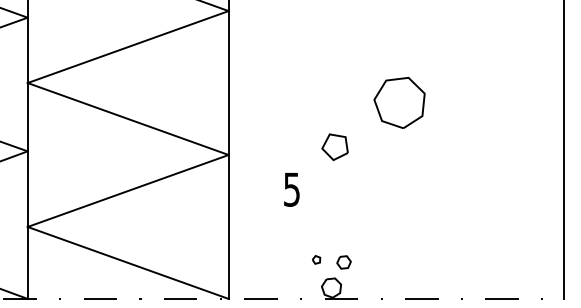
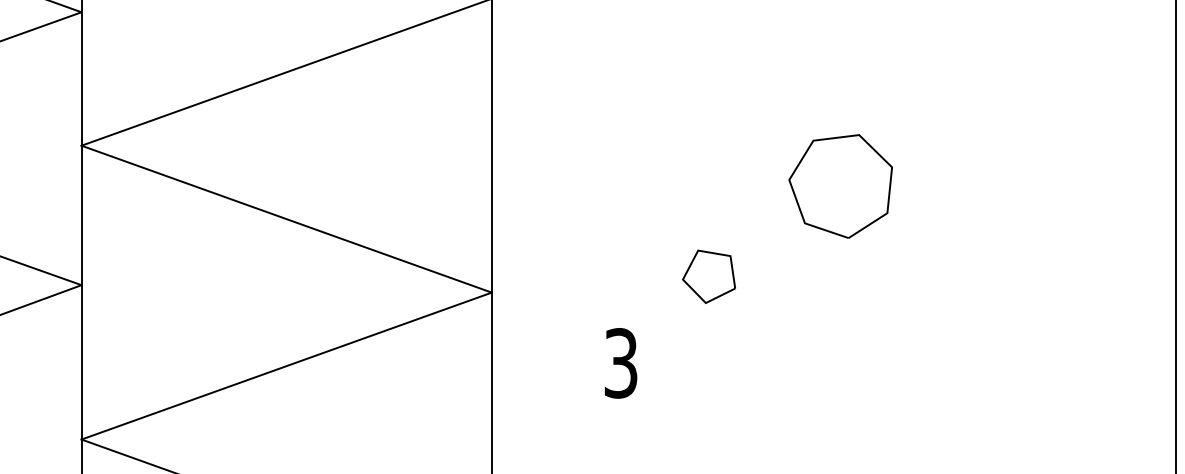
text: (291, 189) -> (620, 363), 5 -> 3

